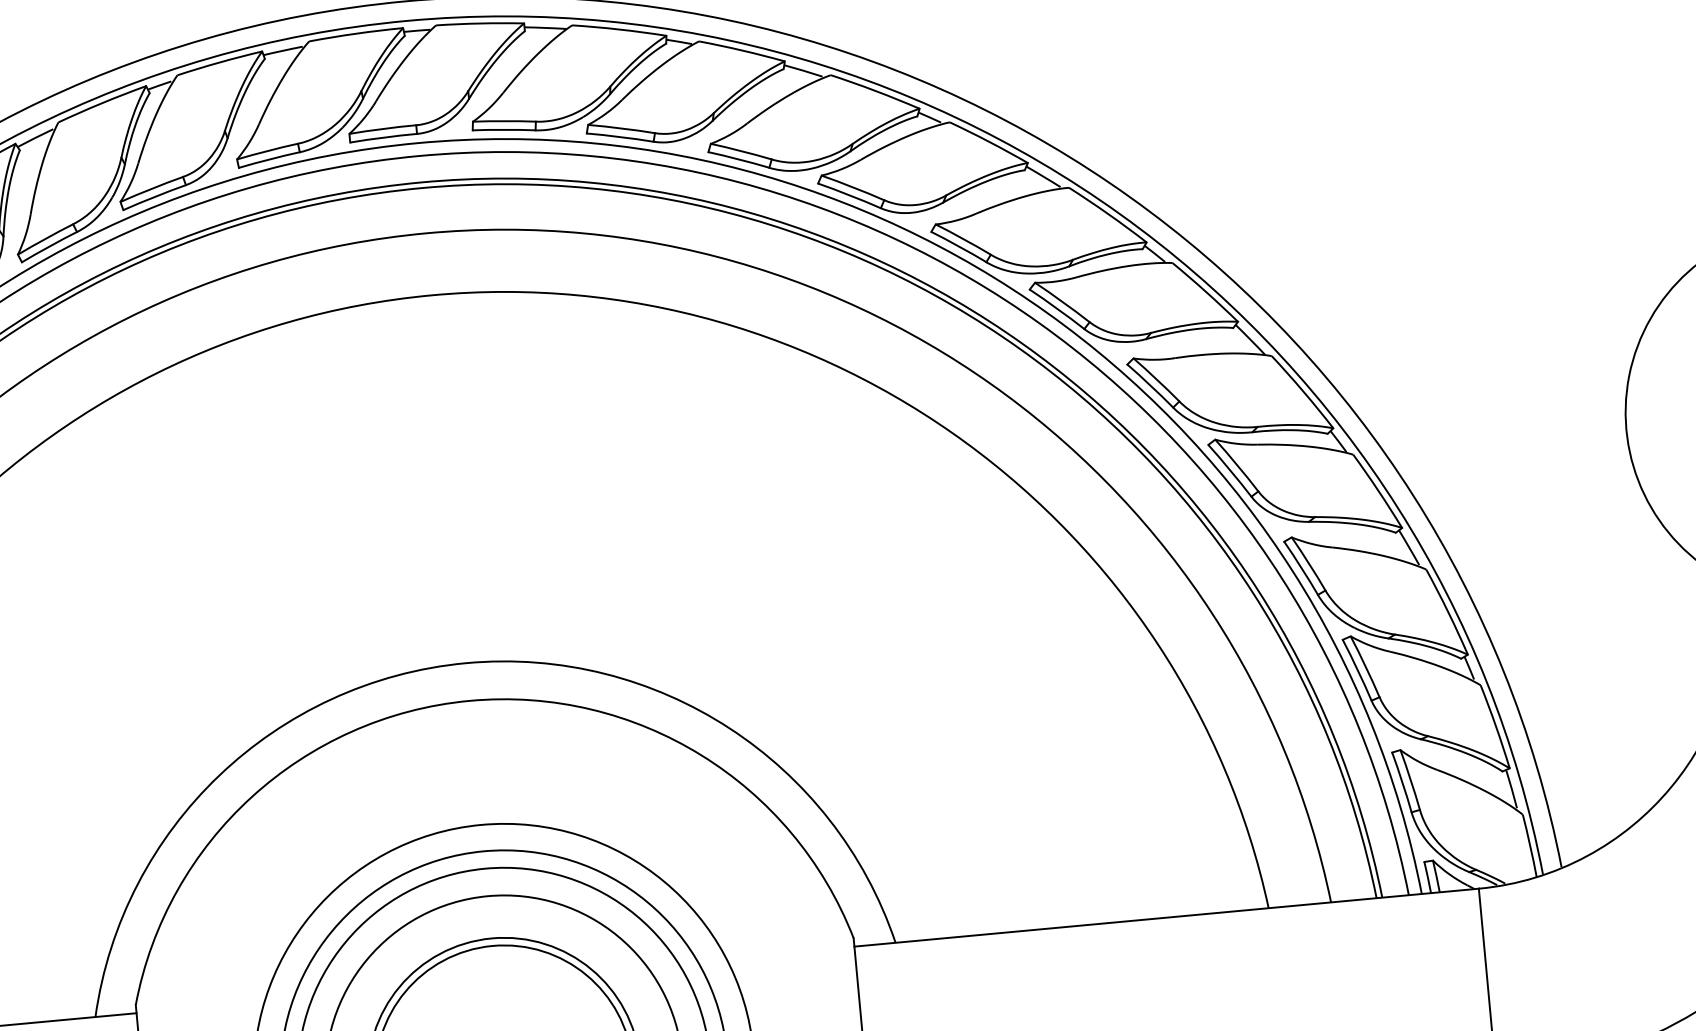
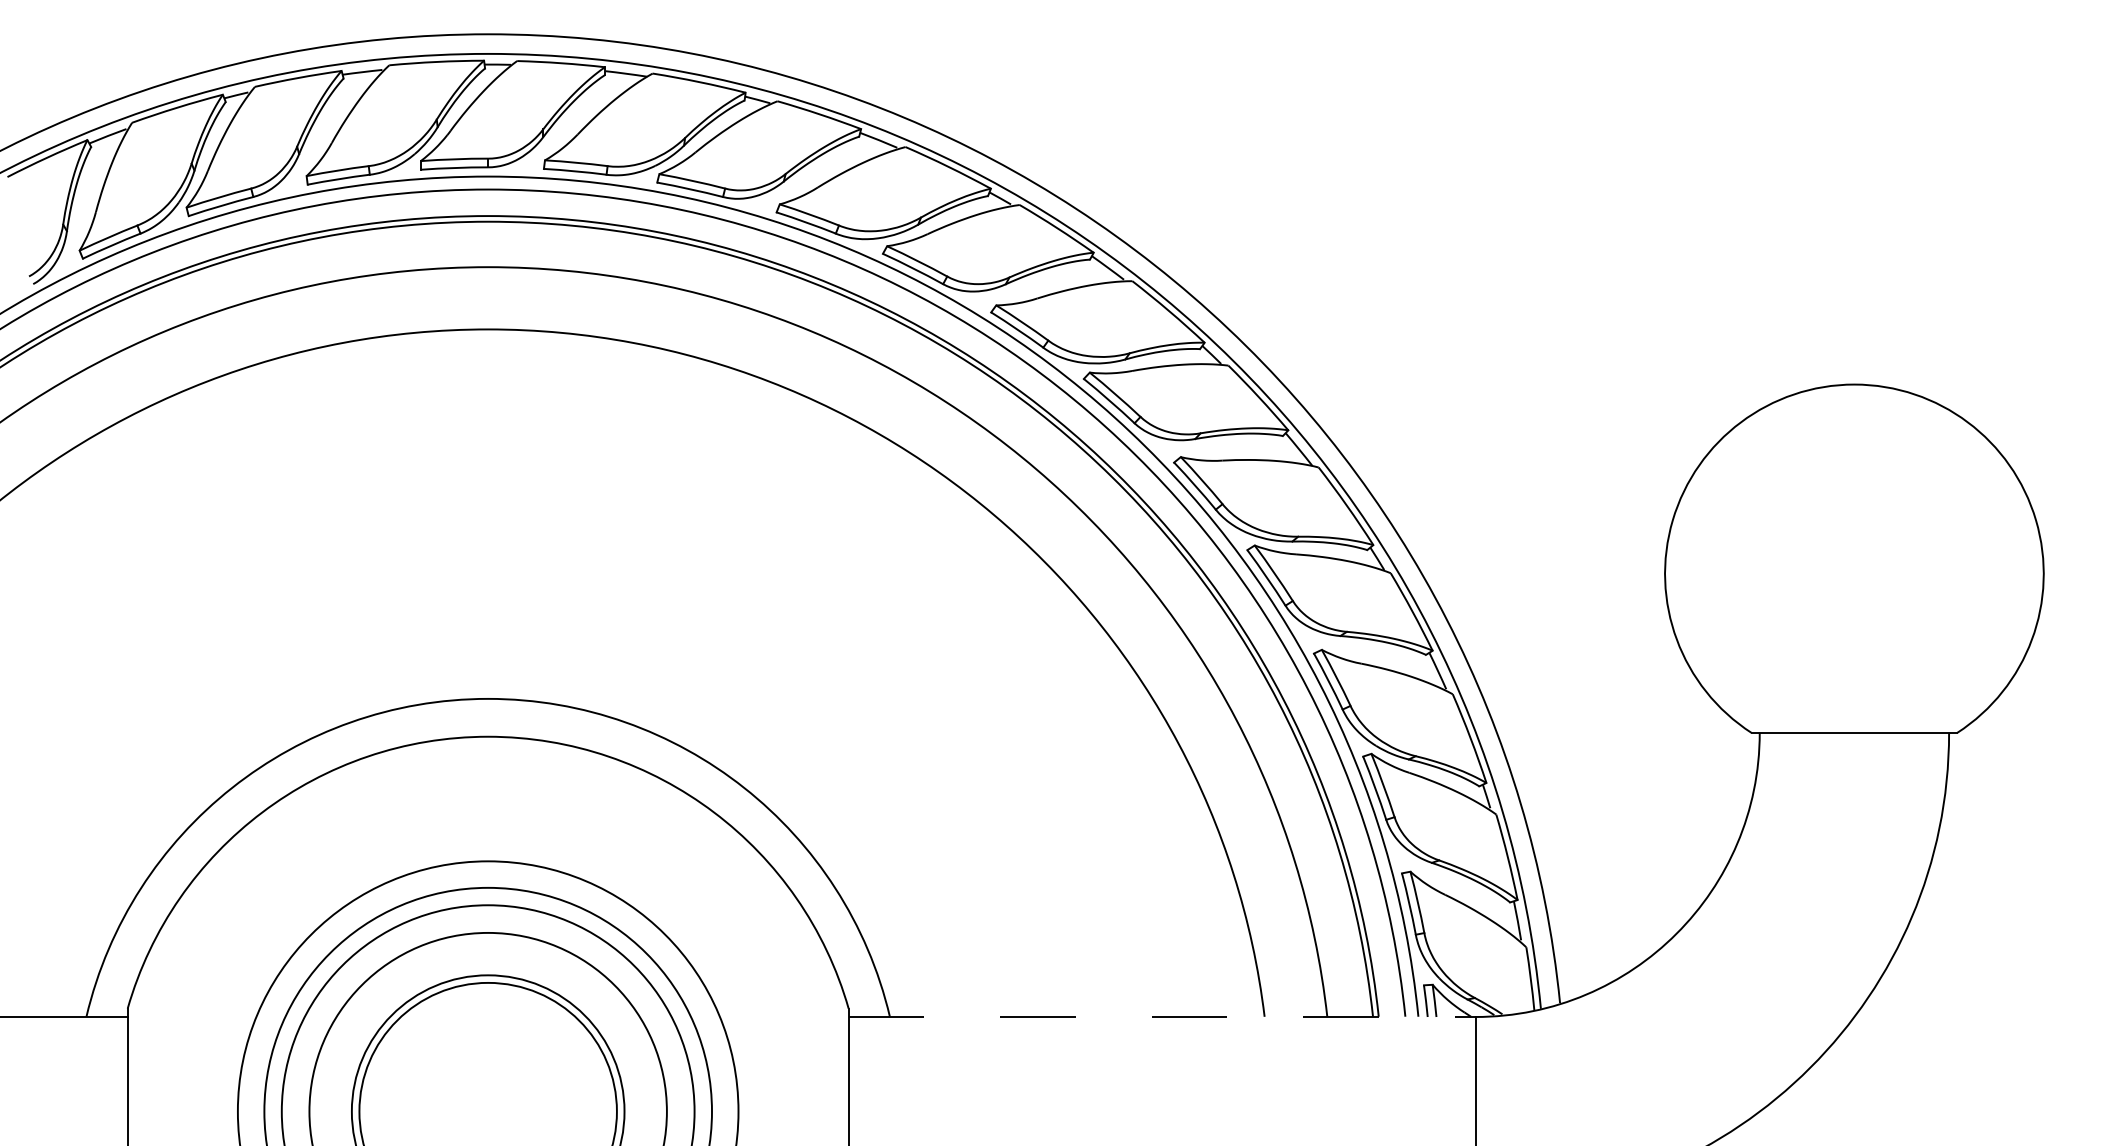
line: (1166, 917) -> (1162, 1016), solid -> dashed

